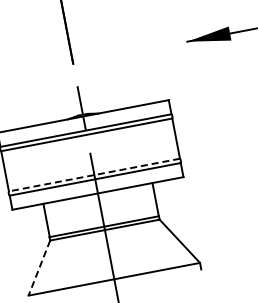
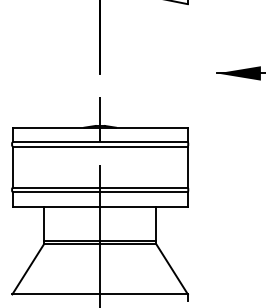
line: (94, 174) -> (100, 187), dashed -> solid
line: (39, 268) -> (28, 269), dashed -> solid

